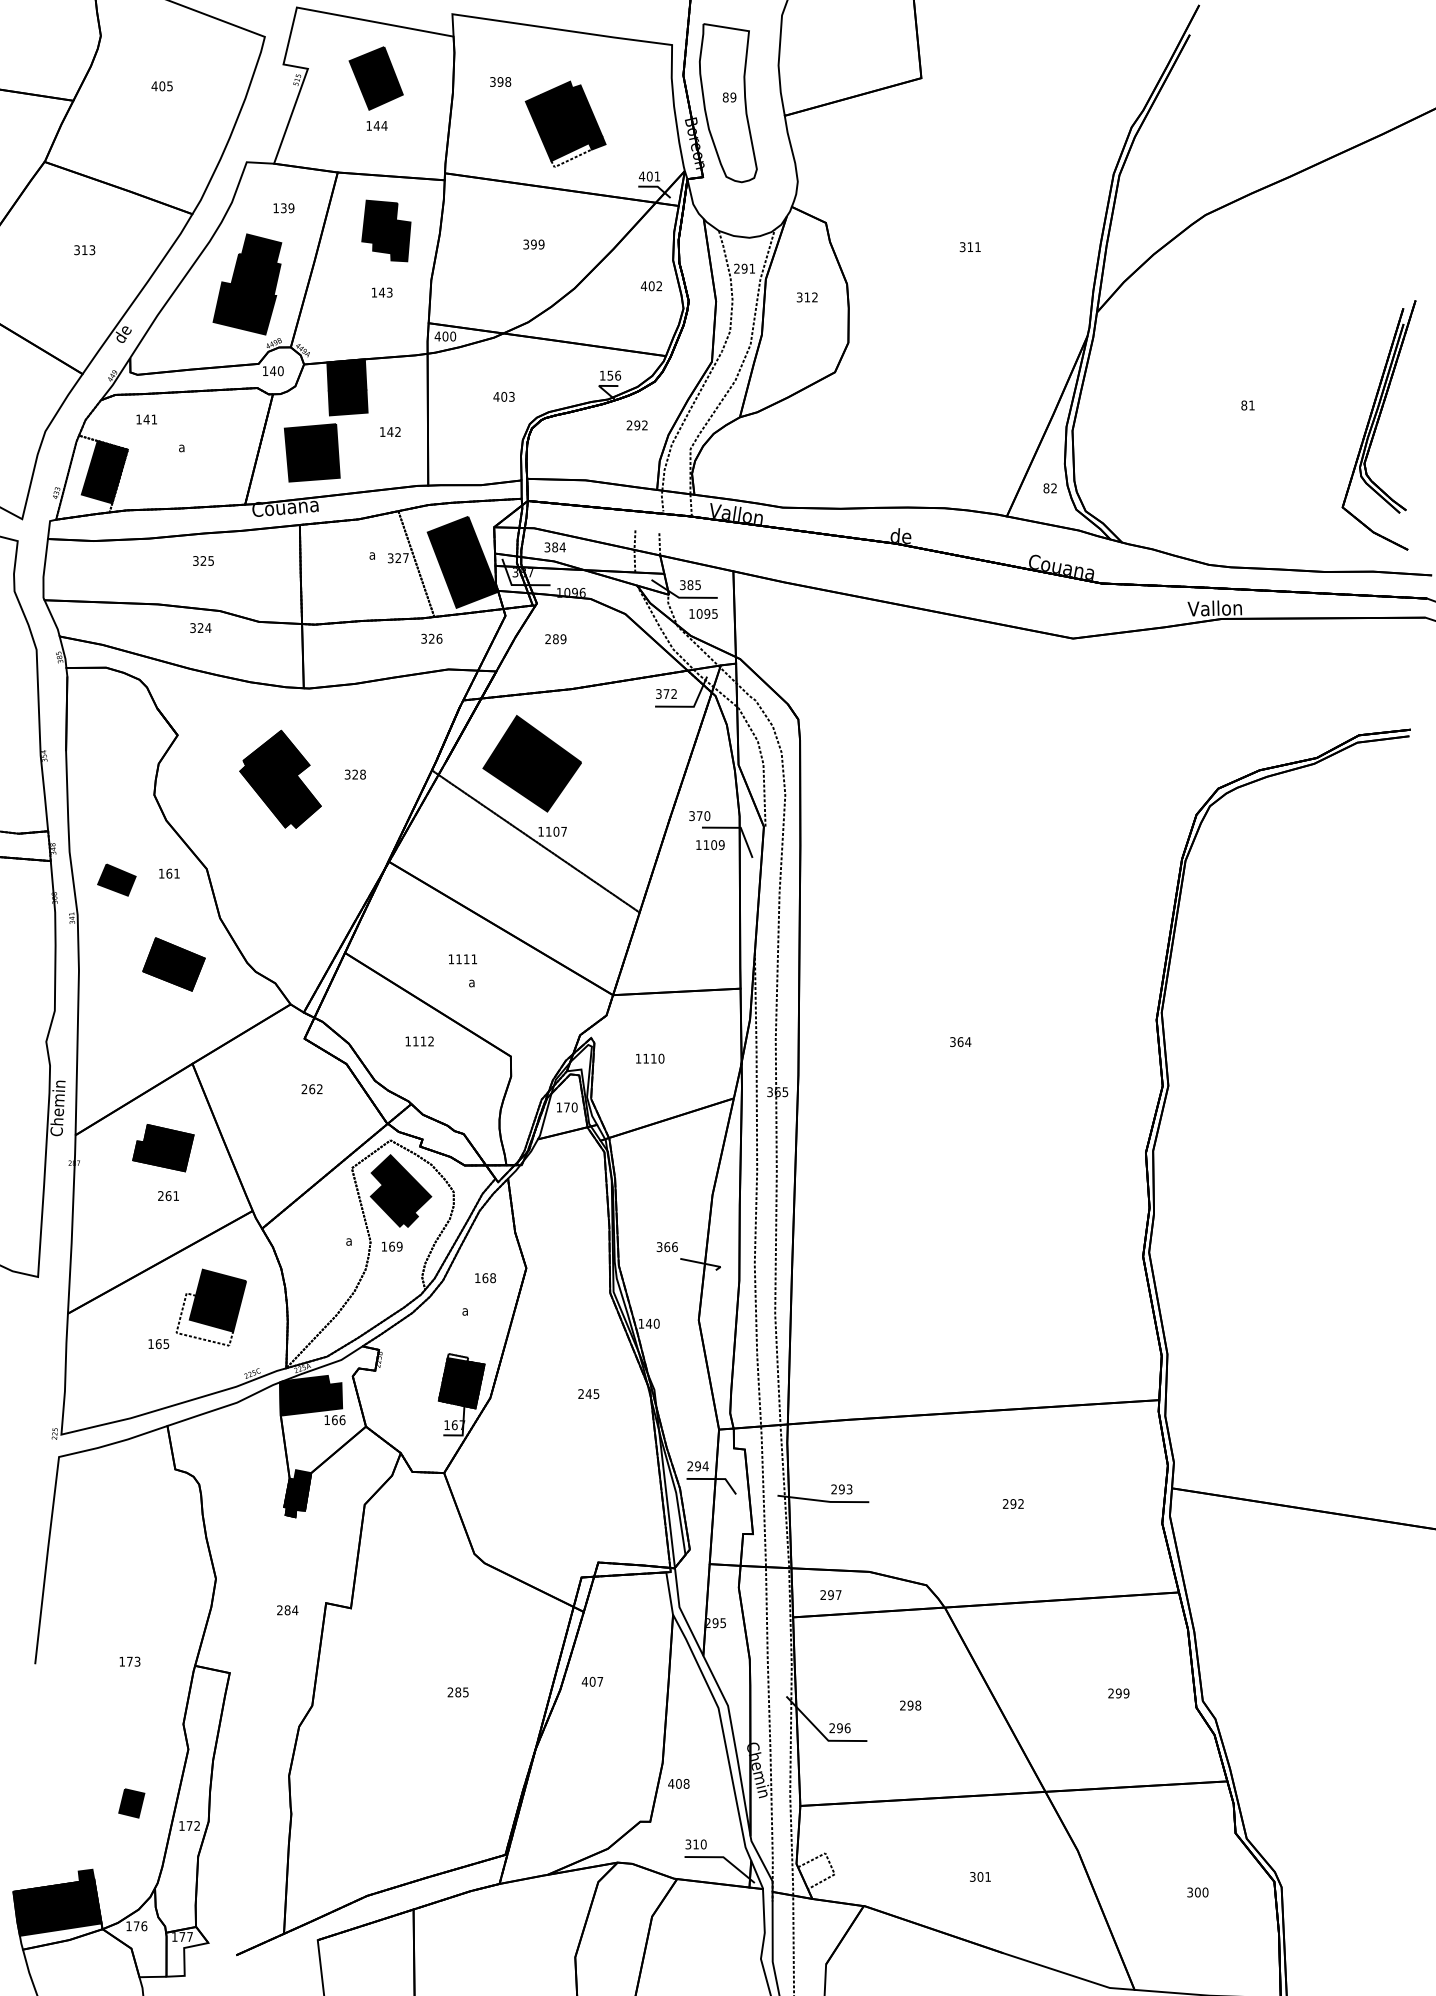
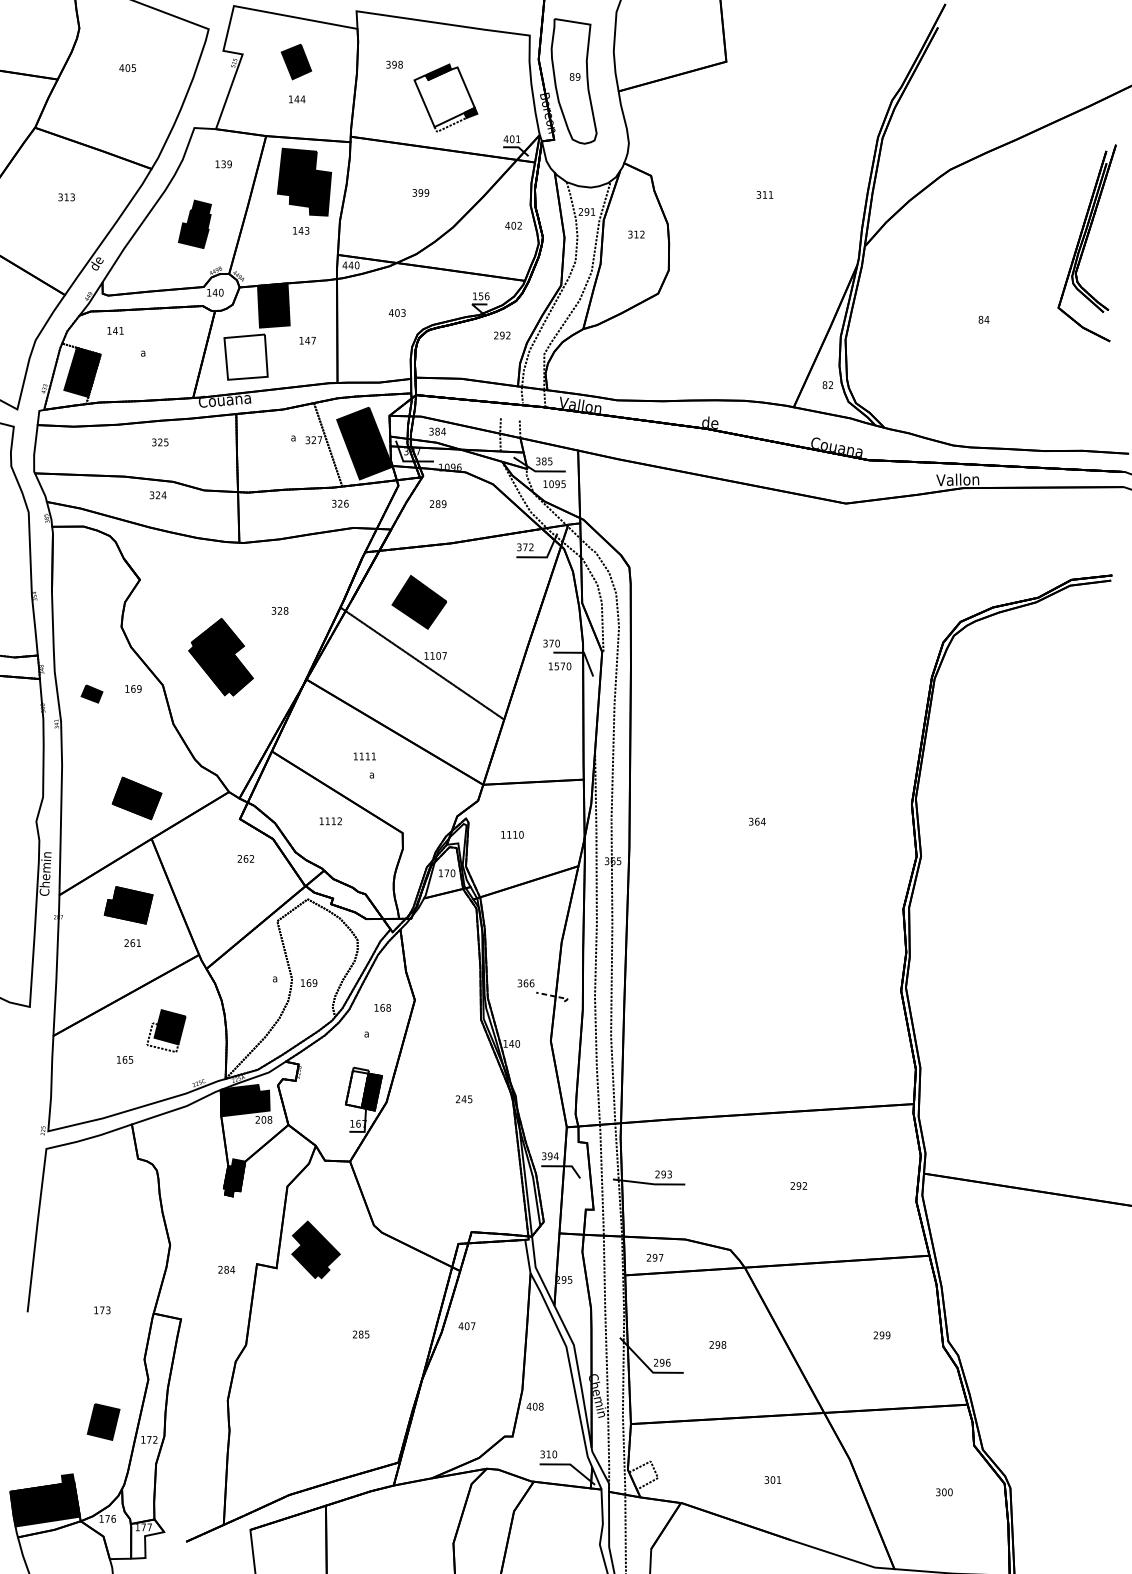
part: (375, 78) -> (295, 61), size x0.7
fill: (563, 123) -> (444, 97), removed
part: (386, 230) -> (304, 181), size x1.4
part: (247, 284) -> (195, 224), size x0.6
text: (445, 336) -> (351, 265), 400 -> 440
text: (1251, 405) -> (986, 319), 81 -> 84
part: (1378, 425) -> (1086, 243), moved
text: (397, 431) -> (313, 340), 142 -> 147
fill: (311, 452) -> (245, 356), removed
part: (531, 763) -> (418, 602), size x0.7
part: (280, 778) -> (221, 656), moved
text: (713, 845) -> (562, 666), 1109 -> 1570
text: (176, 873) -> (139, 688), 161 -> 169
part: (116, 879) -> (91, 693), size x0.7
part: (173, 964) -> (136, 798), moved
part: (400, 1190) -> (315, 1249), moved
line: (703, 1263) -> (554, 996), solid -> dashed
part: (210, 1307) -> (165, 1031), size x0.7
fill: (452, 1381) -> (356, 1089), removed
text: (334, 1419) -> (263, 1119), 166 -> 208
text: (690, 1466) -> (544, 1156), 294 -> 394
part: (131, 1803) -> (103, 1422), size x1.6

